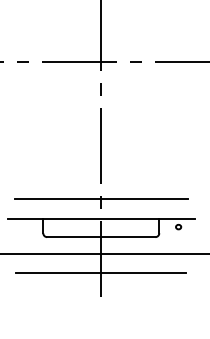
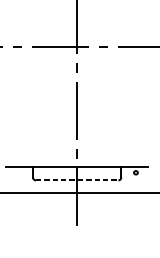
line: (100, 199) -> (76, 151), removed
line: (101, 237) -> (77, 180), solid -> dashed
line: (101, 273) -> (77, 208), removed

